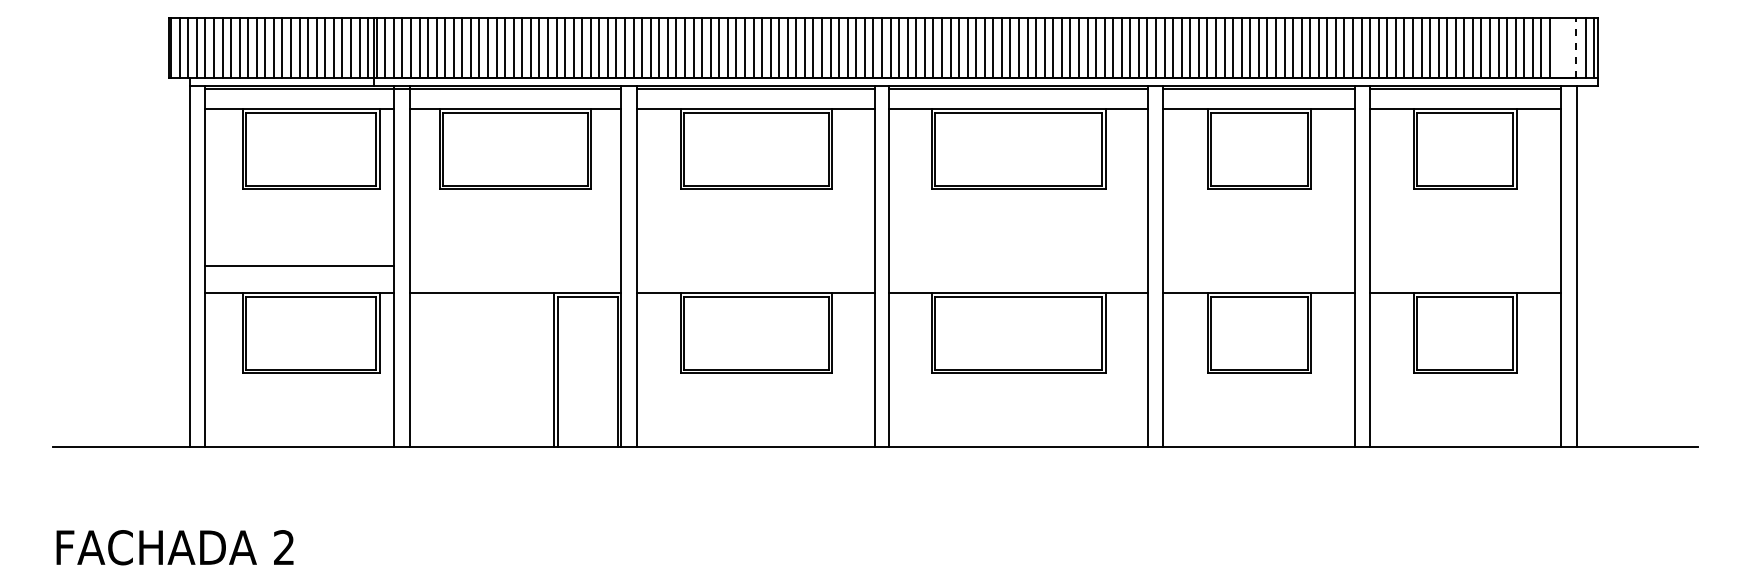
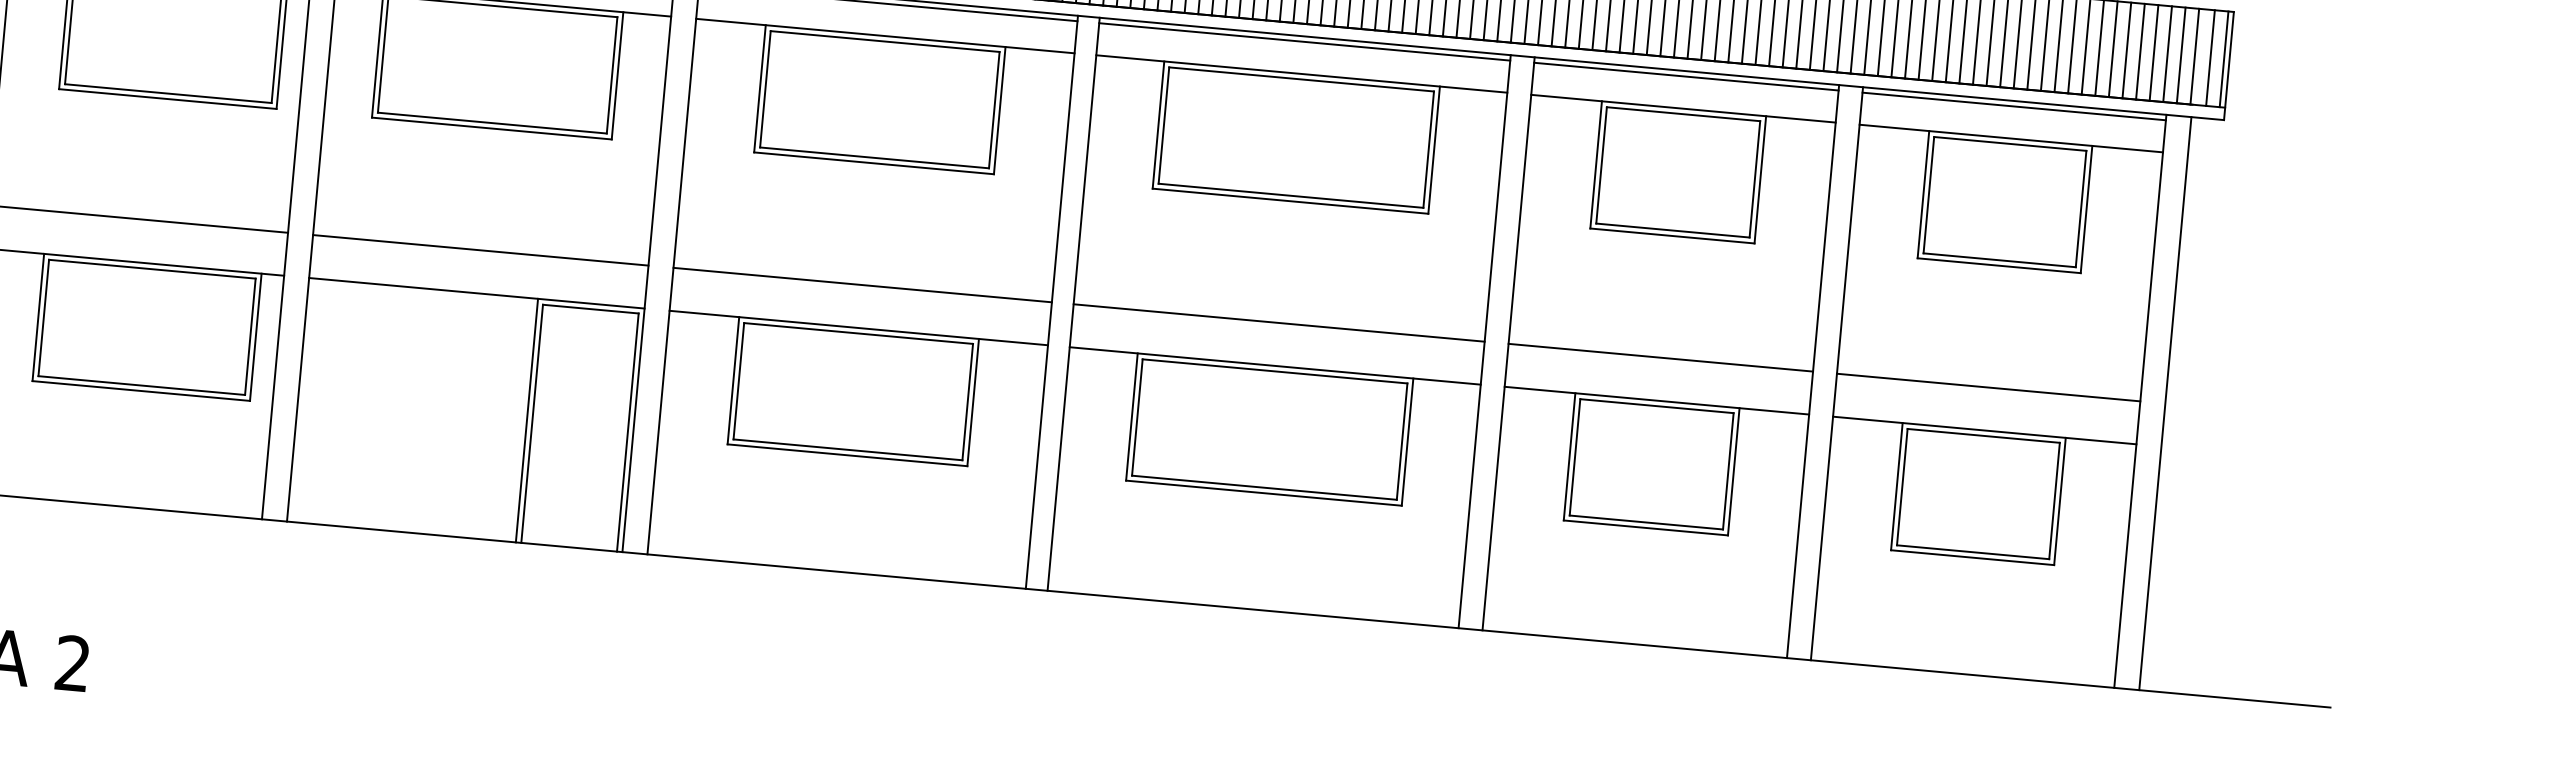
line: (1558, 47) -> (2167, 53), added
line: (1567, 47) -> (2181, 55), added
line: (1575, 47) -> (2194, 56), dashed -> solid
line: (515, 266) -> (480, 250), added
line: (756, 266) -> (863, 285), added
line: (1018, 266) -> (1278, 323), added
line: (1259, 266) -> (1661, 358), added
line: (1465, 266) -> (1988, 387), added

